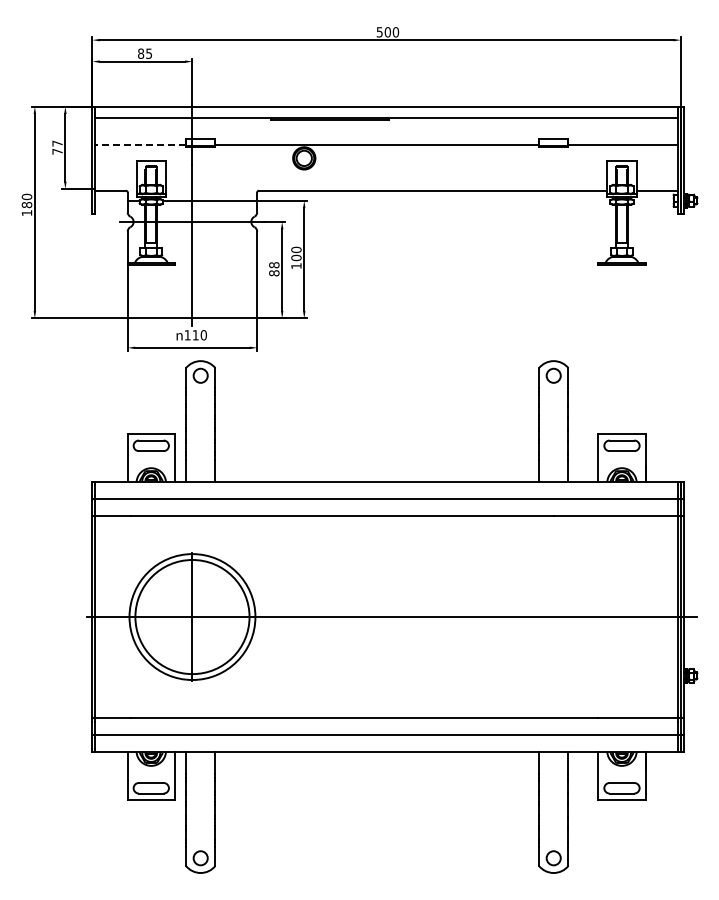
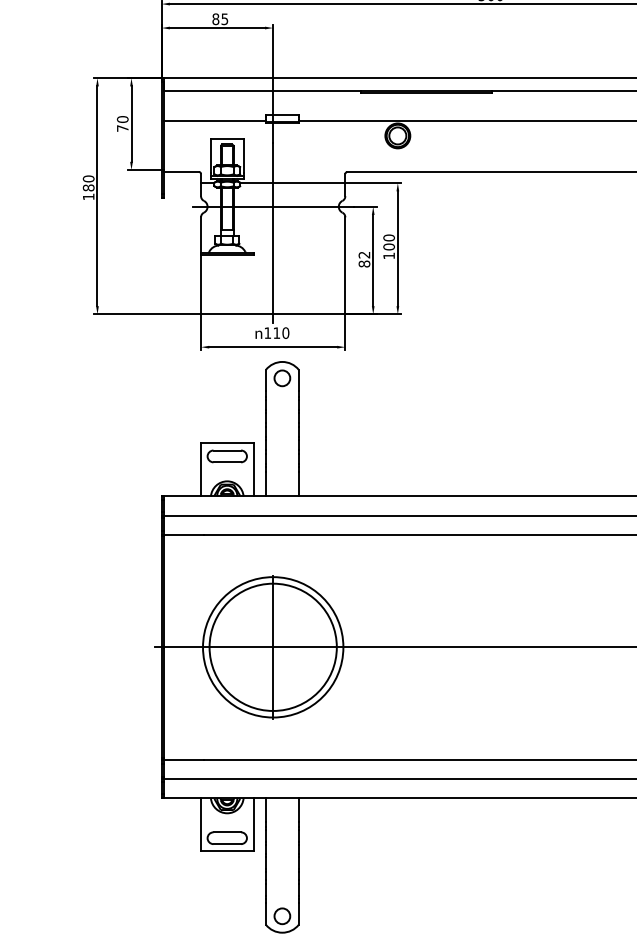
text: (57, 143) -> (122, 119), 77 -> 70
line: (140, 144) -> (215, 120), dashed -> solid
text: (274, 265) -> (364, 255), 88 -> 82

